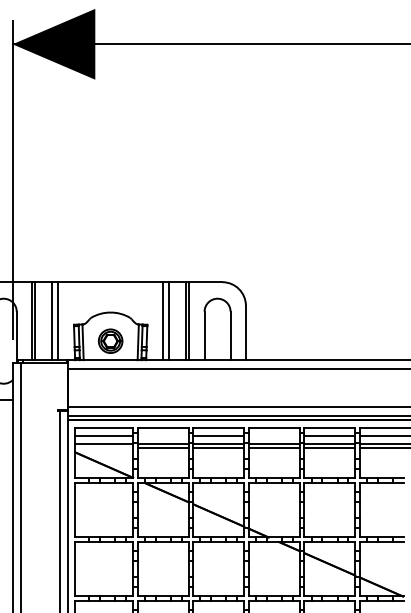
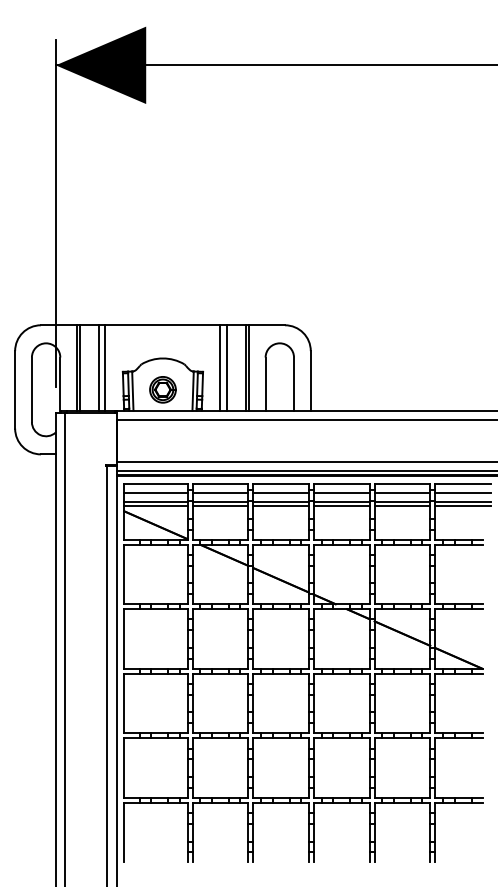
line: (163, 435) -> (220, 492), added
line: (274, 435) -> (341, 492), added
line: (103, 448) -> (155, 506), added

